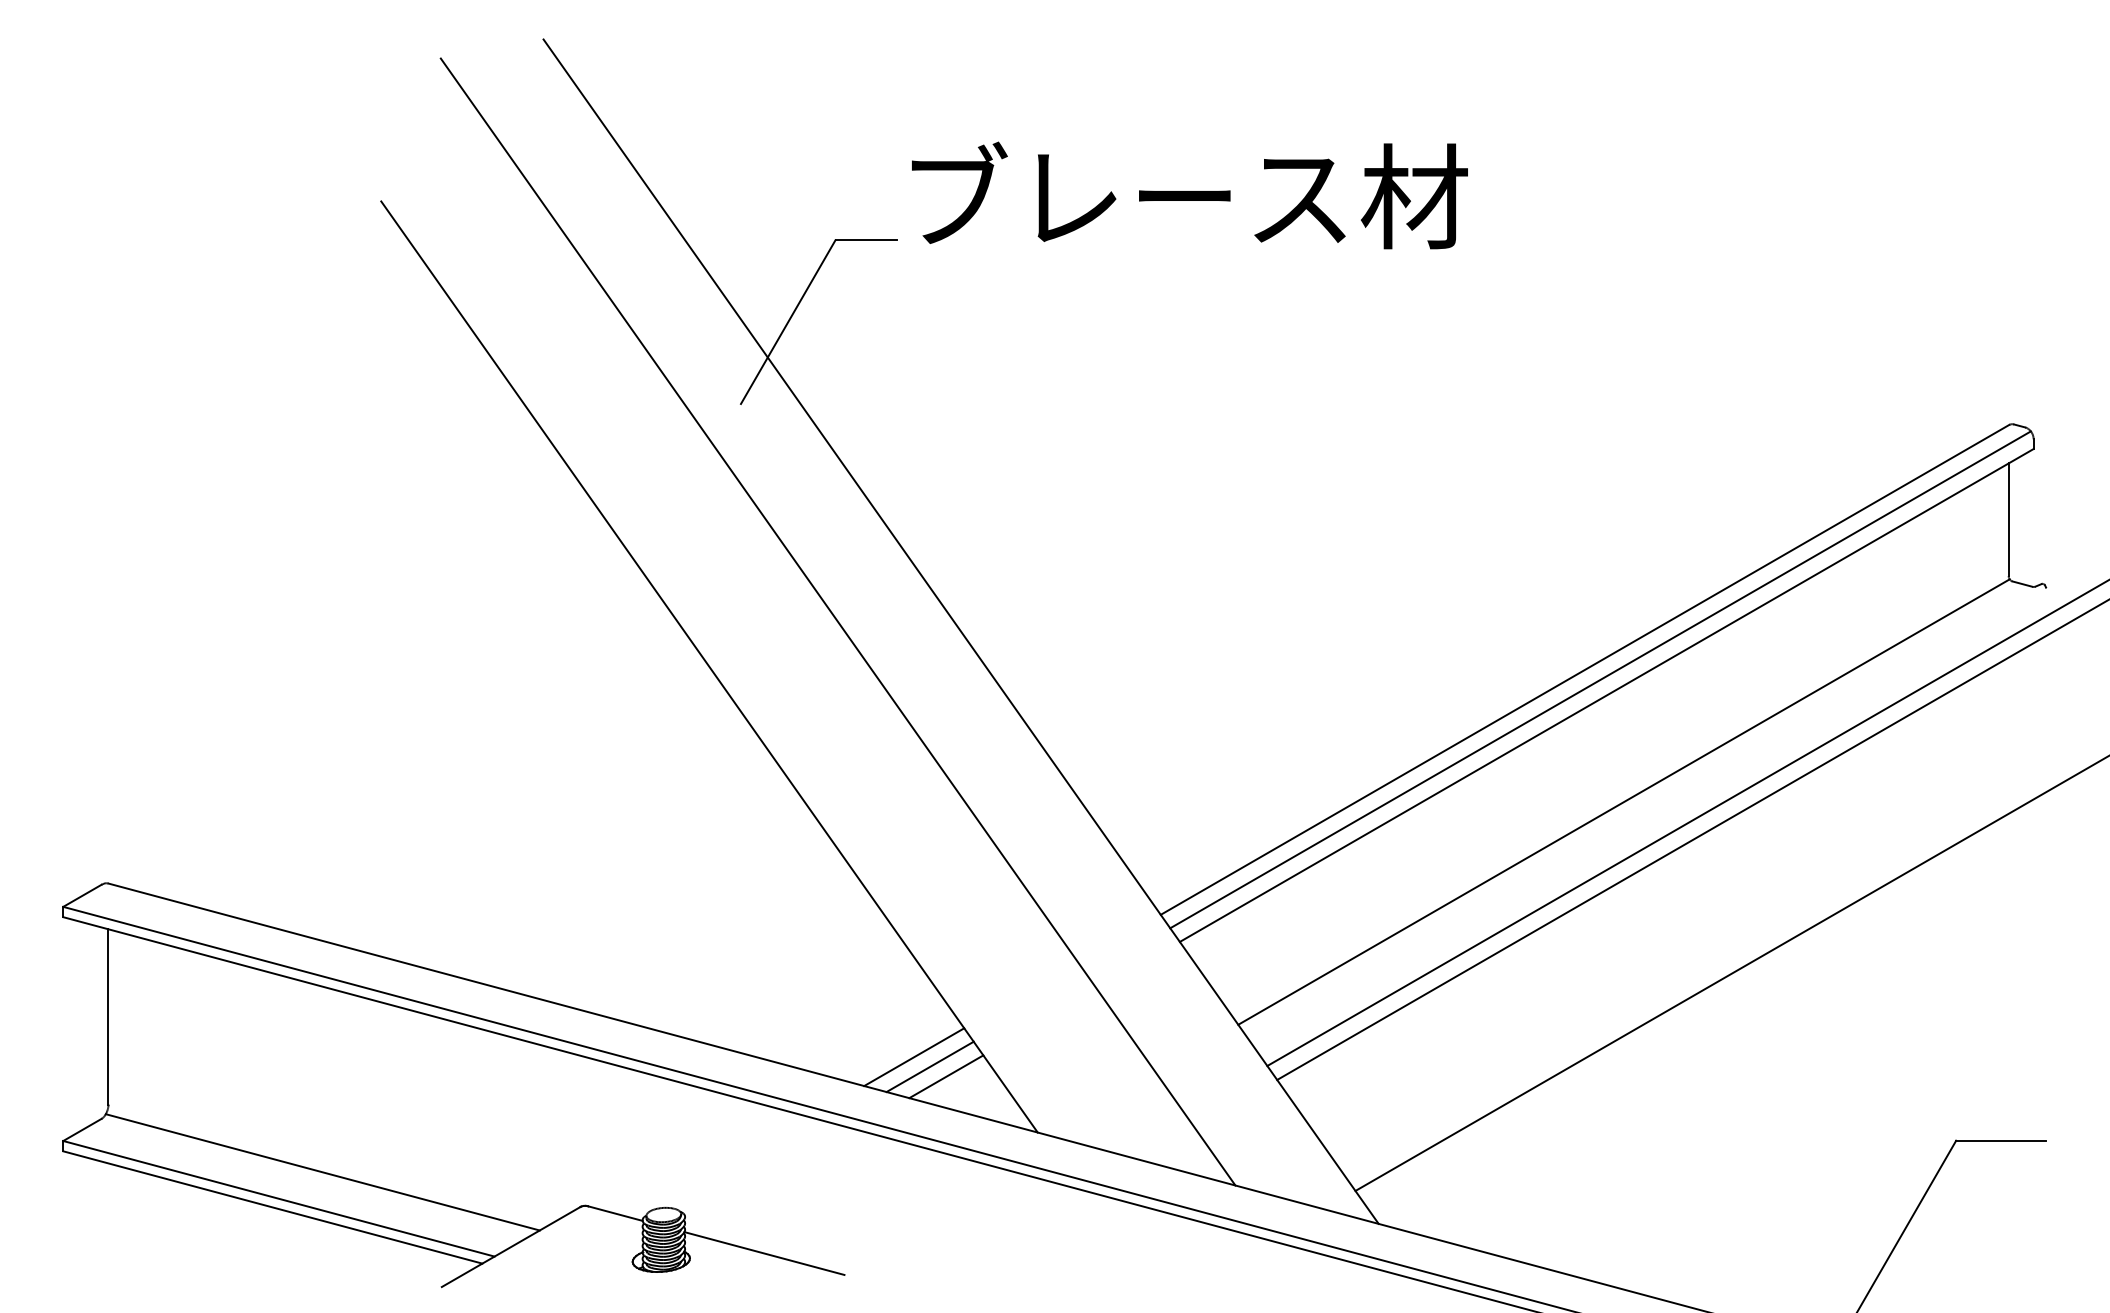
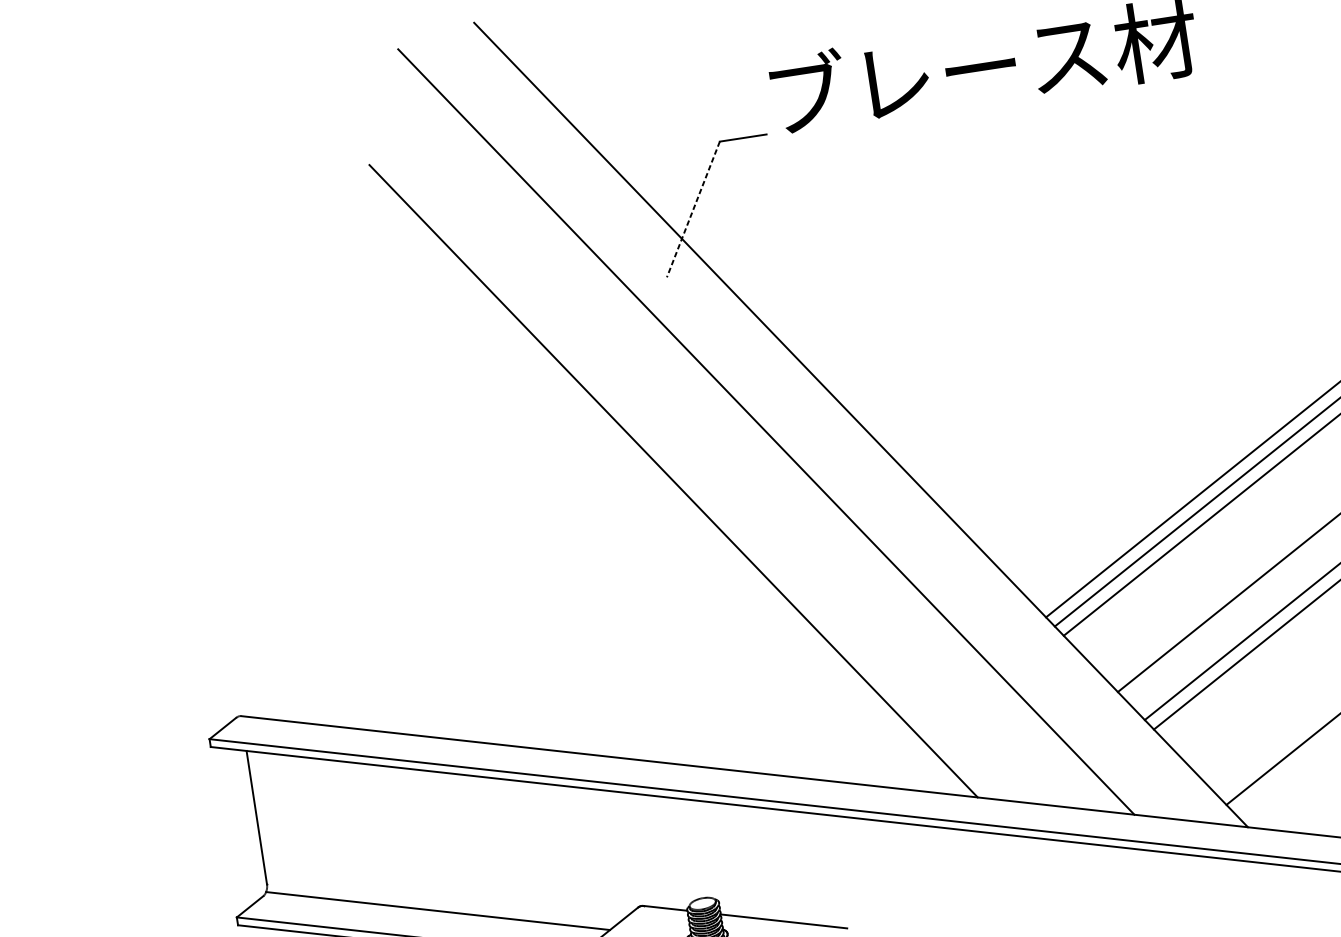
line: (788, 322) -> (693, 209), solid -> dashed
line: (914, 1057) -> (875, 754), removed
line: (929, 1066) -> (887, 759), removed
line: (946, 1076) -> (901, 765), removed

